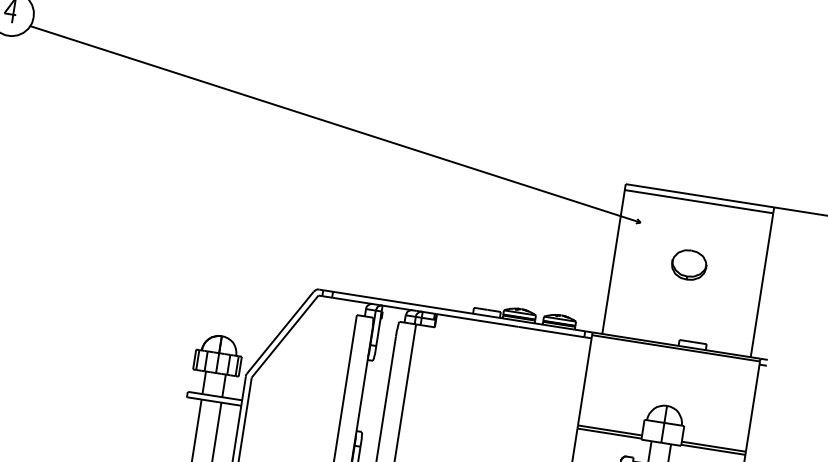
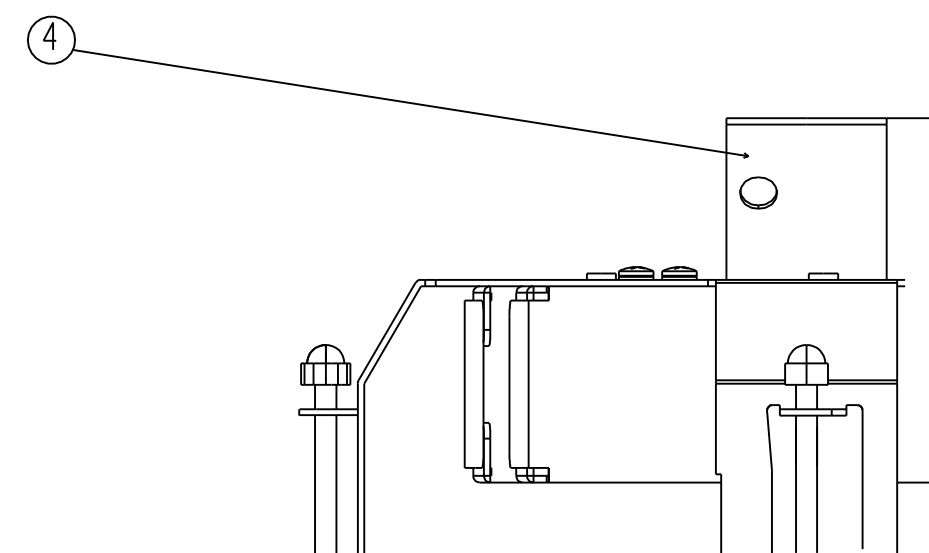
part: (689, 264) -> (758, 192), moved

